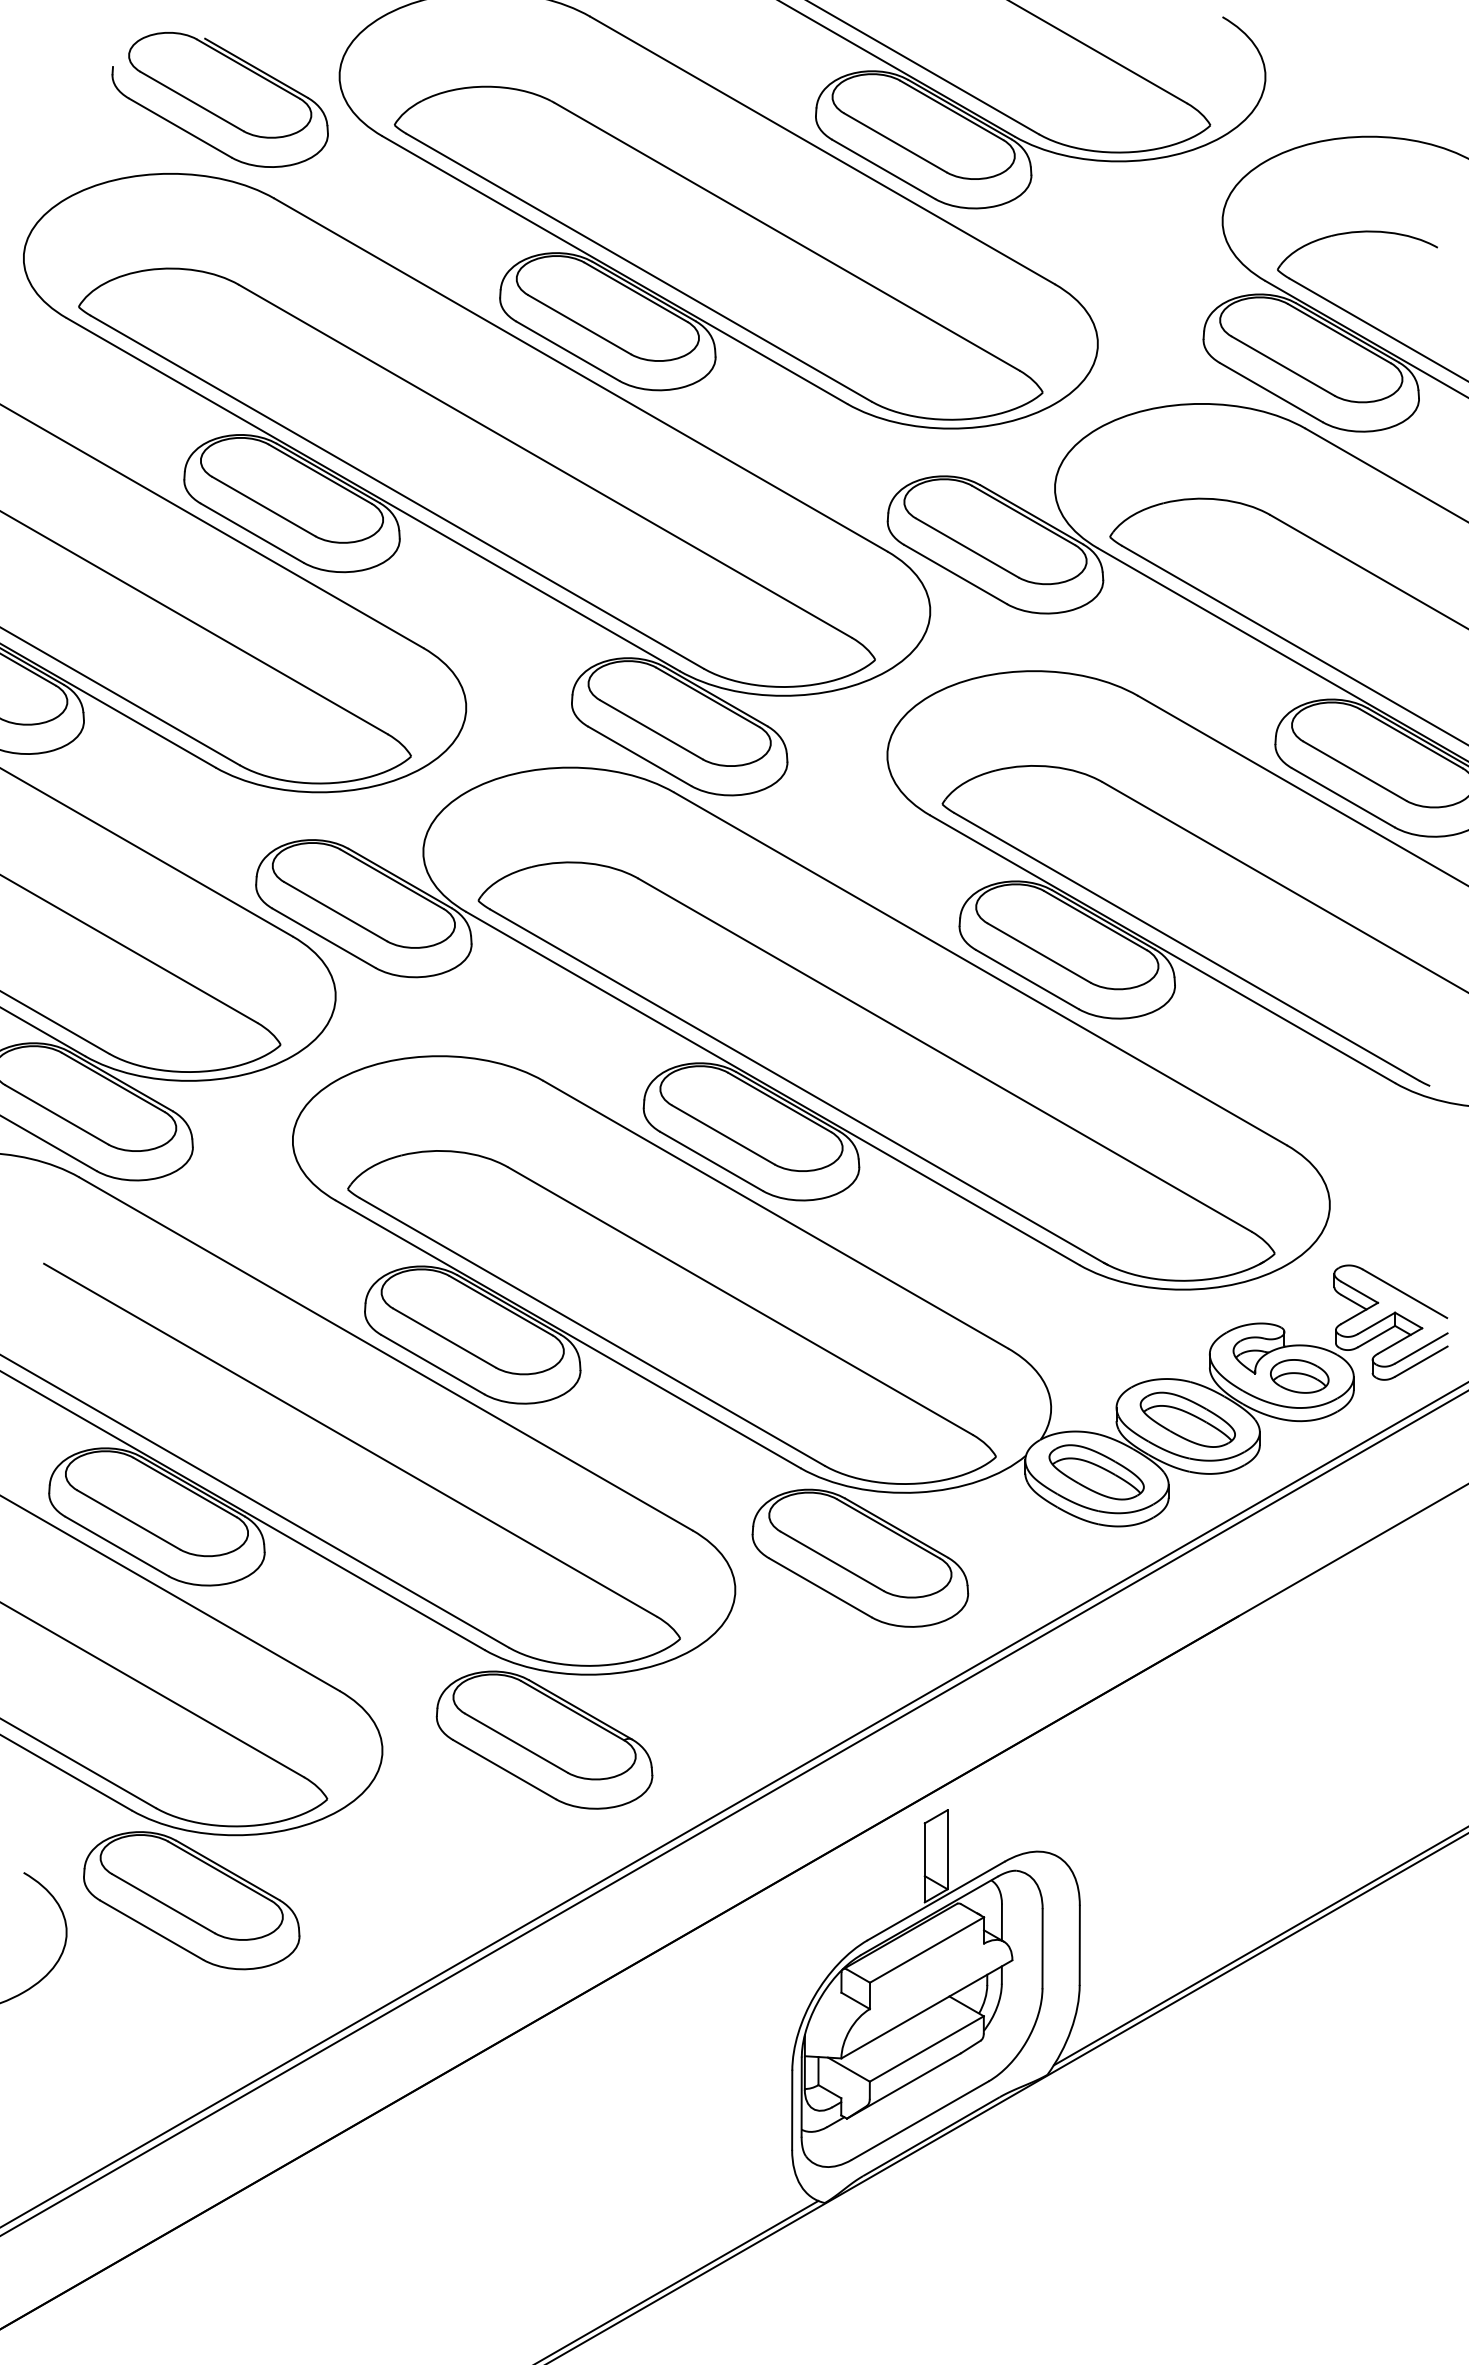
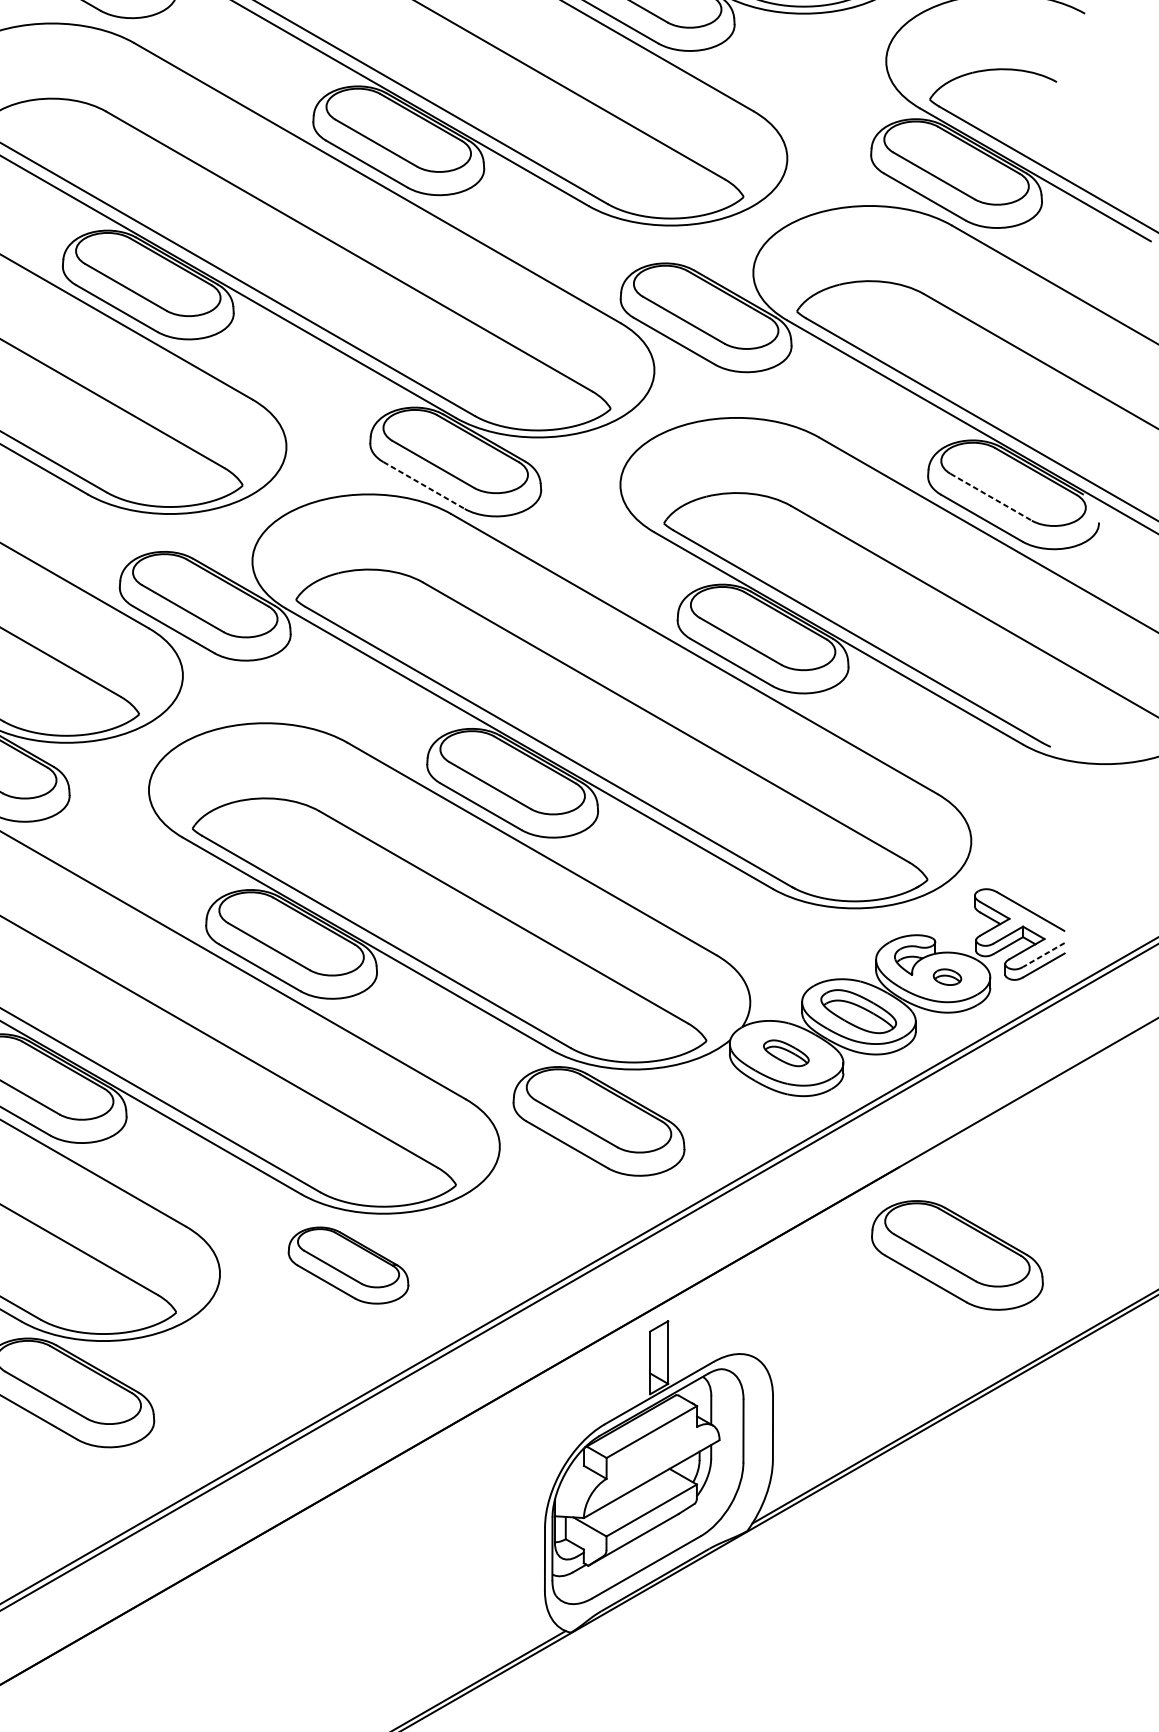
line: (640, 756) -> (424, 485), solid -> dashed
line: (1355, 771) -> (991, 497), solid -> dashed
line: (1421, 1348) -> (1043, 955), solid -> dashed
part: (1299, 1376) -> (947, 977), size x0.6
part: (1096, 1472) -> (786, 1053), size x0.6
part: (1312, 1726) -> (957, 1254), added
part: (544, 1739) -> (348, 1265), size x0.7

